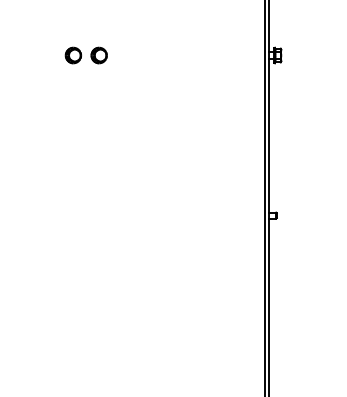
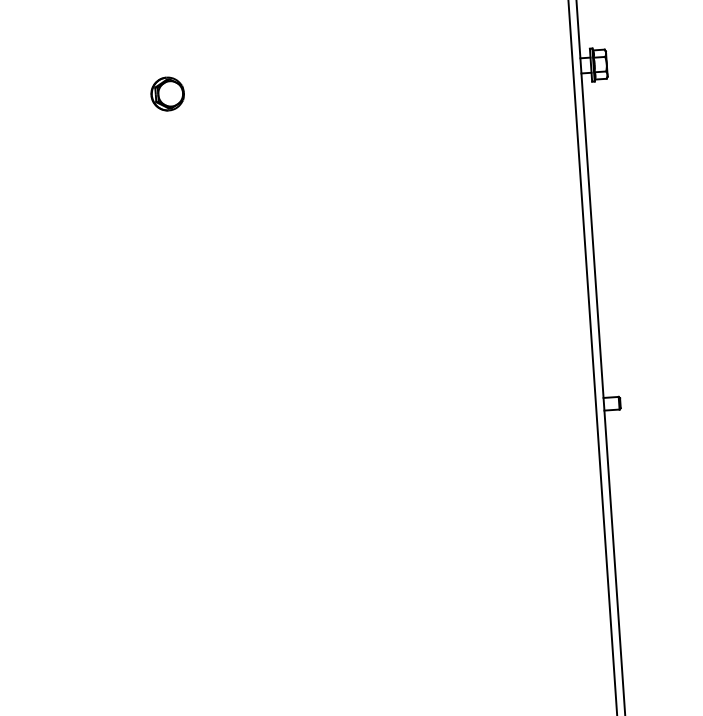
part: (98, 55) -> (220, 90), removed

